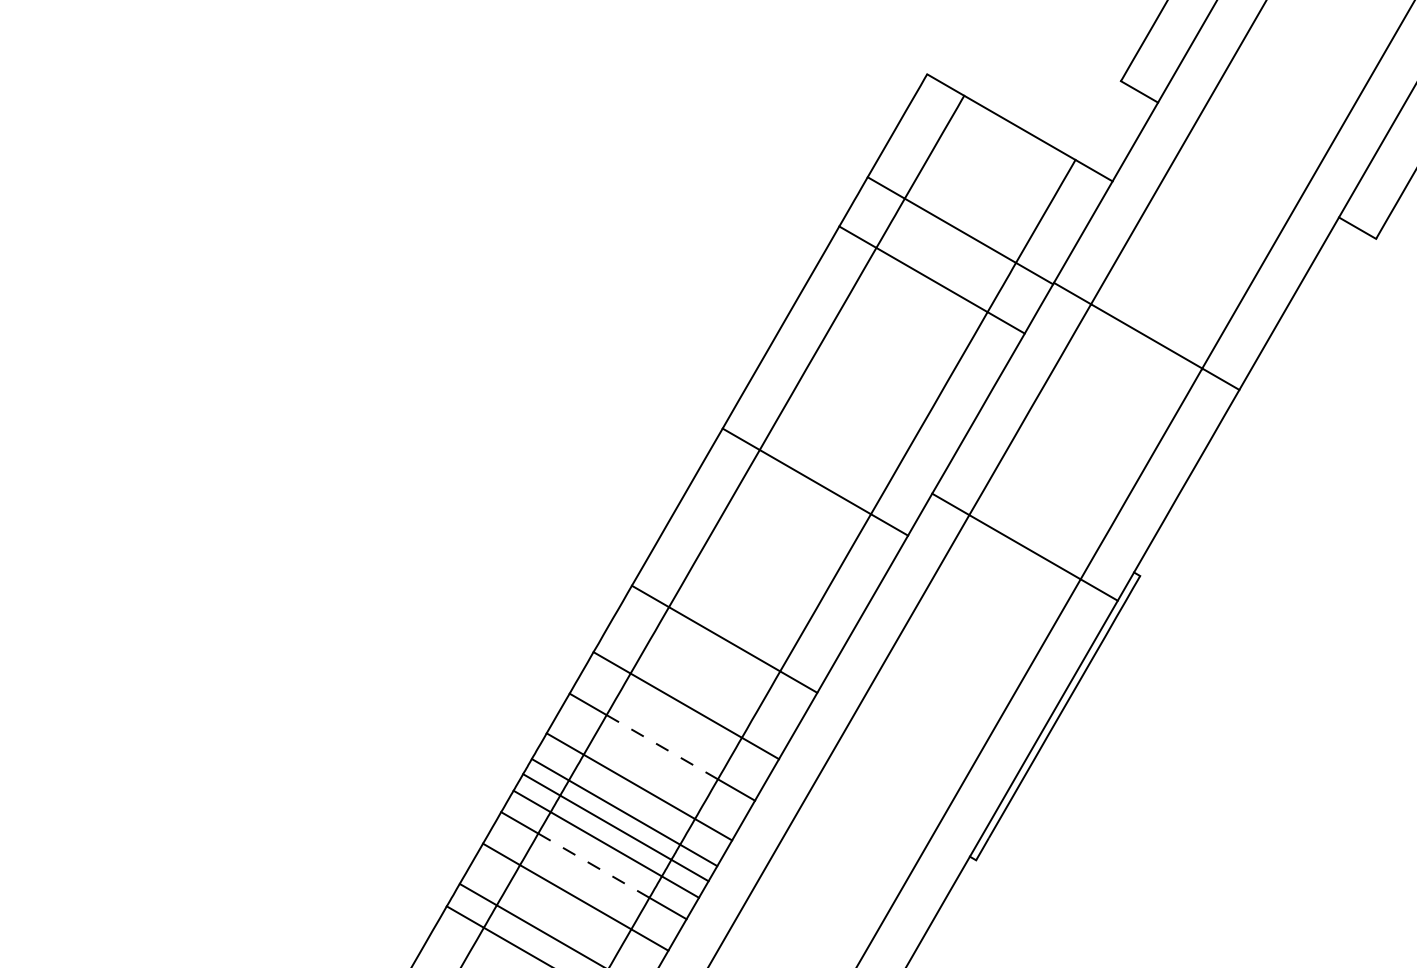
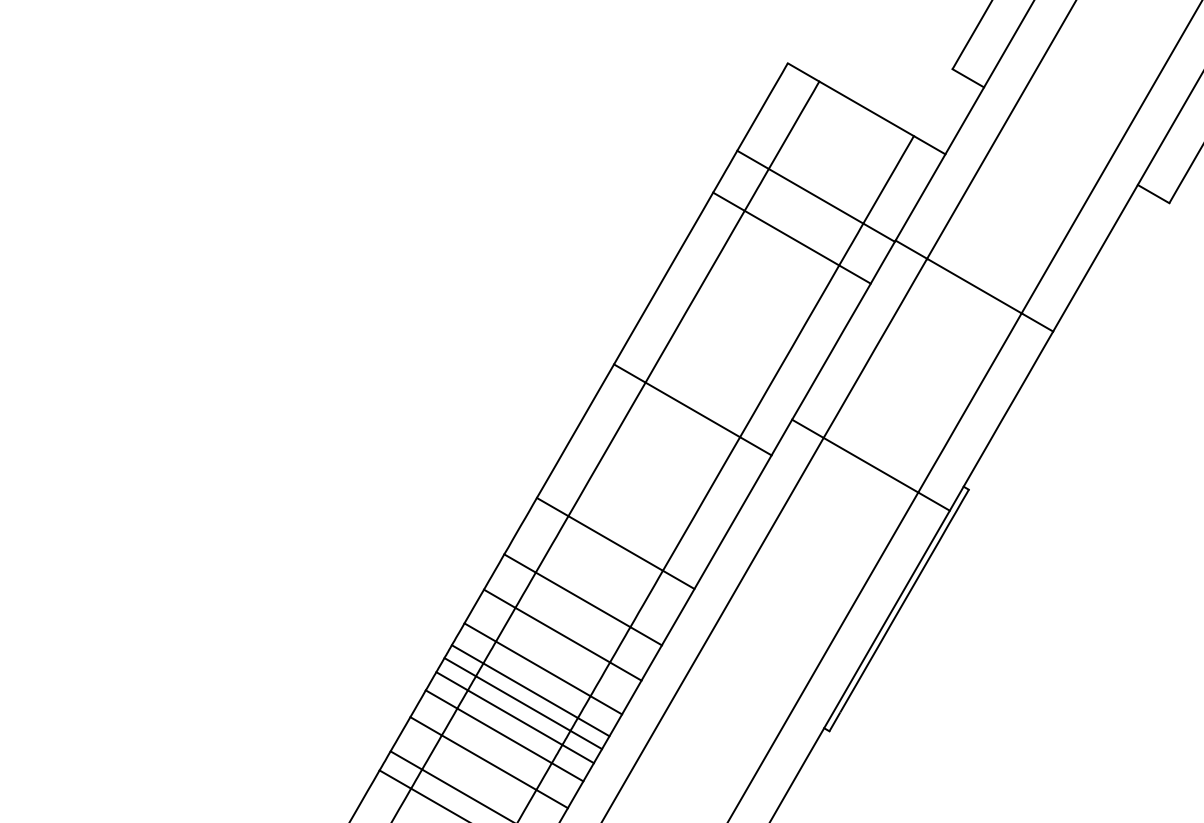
line: (662, 747) -> (562, 635), dashed -> solid
line: (593, 865) -> (504, 735), dashed -> solid

